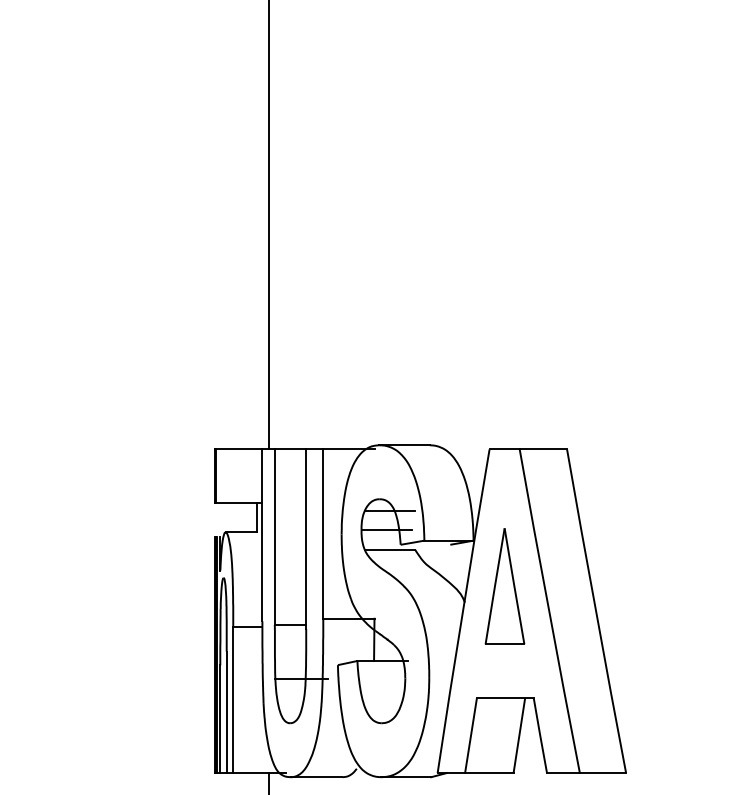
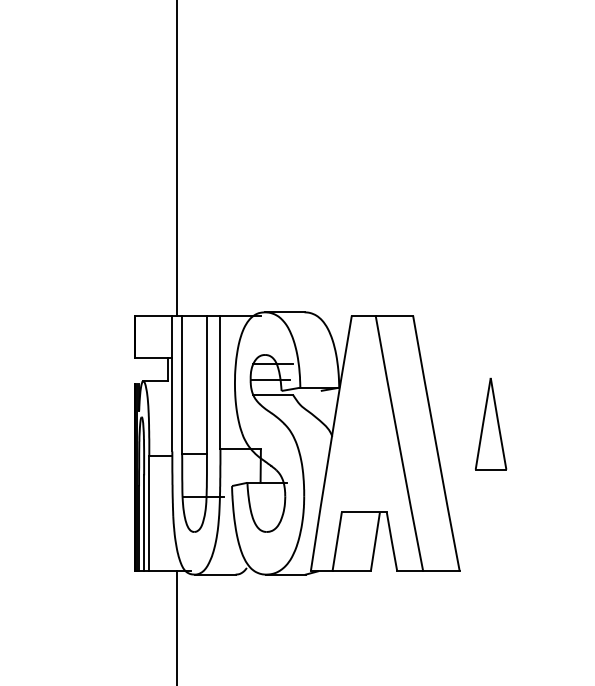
part: (505, 585) -> (491, 423), moved

